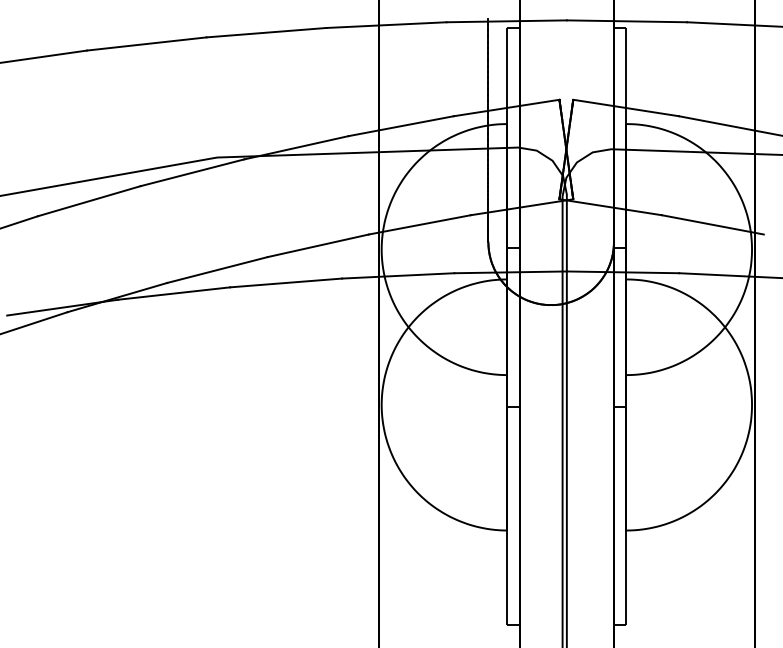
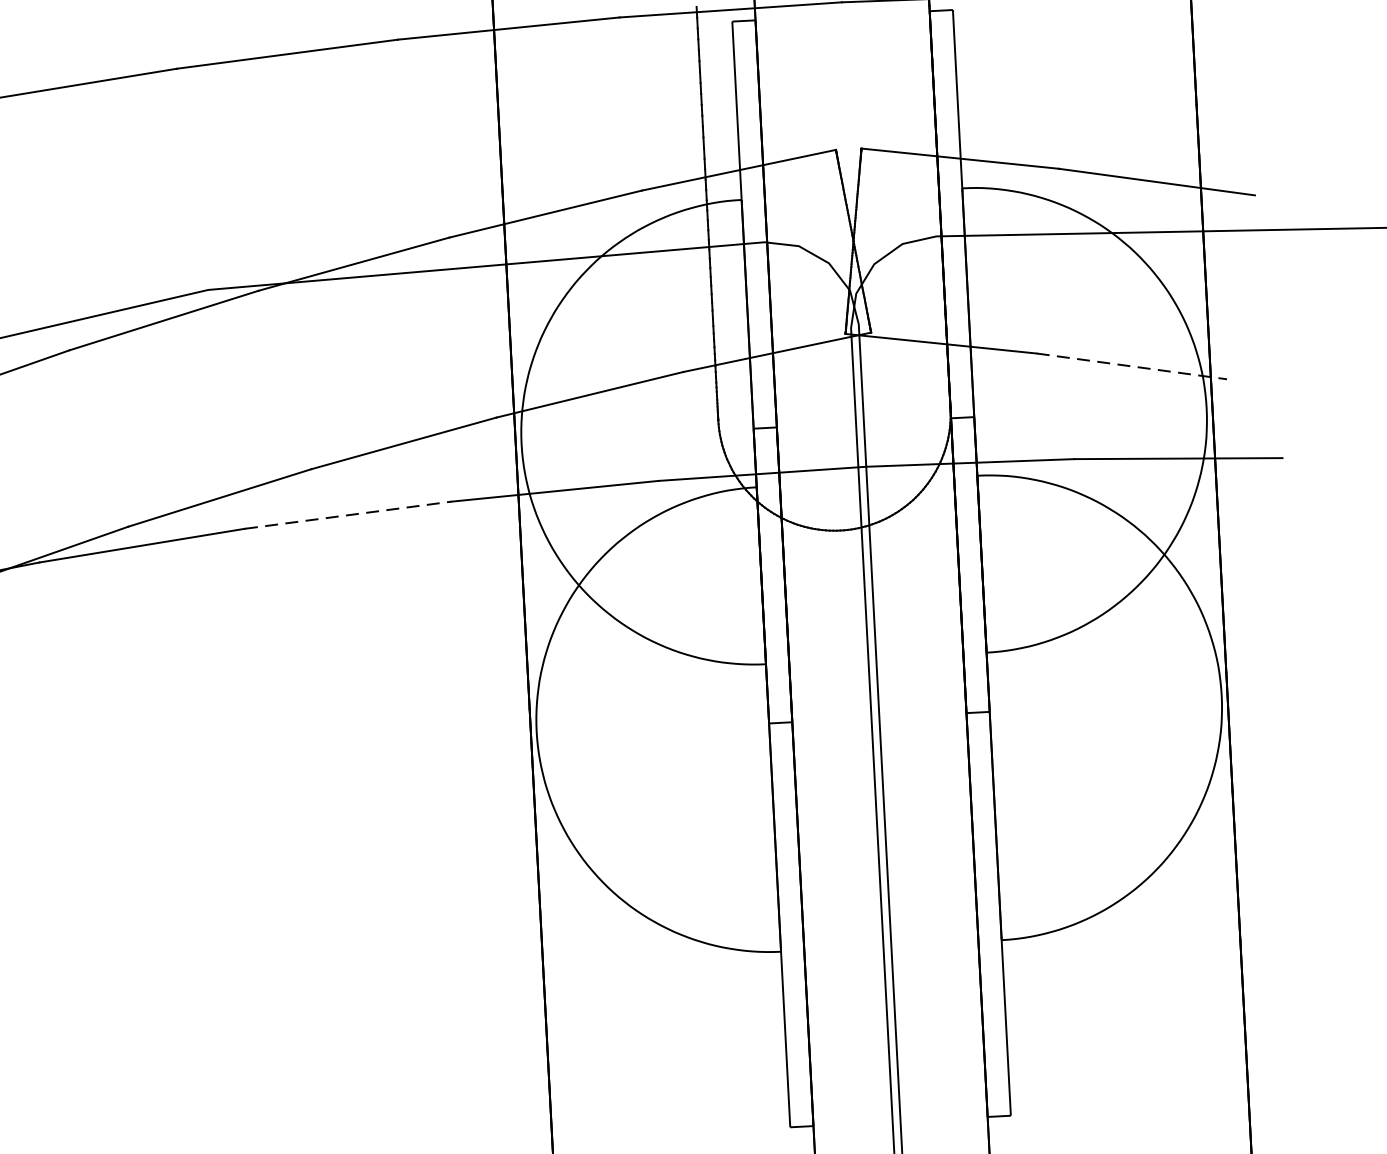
line: (712, 224) -> (1131, 365), solid -> dashed
line: (286, 282) -> (348, 514), solid -> dashed

